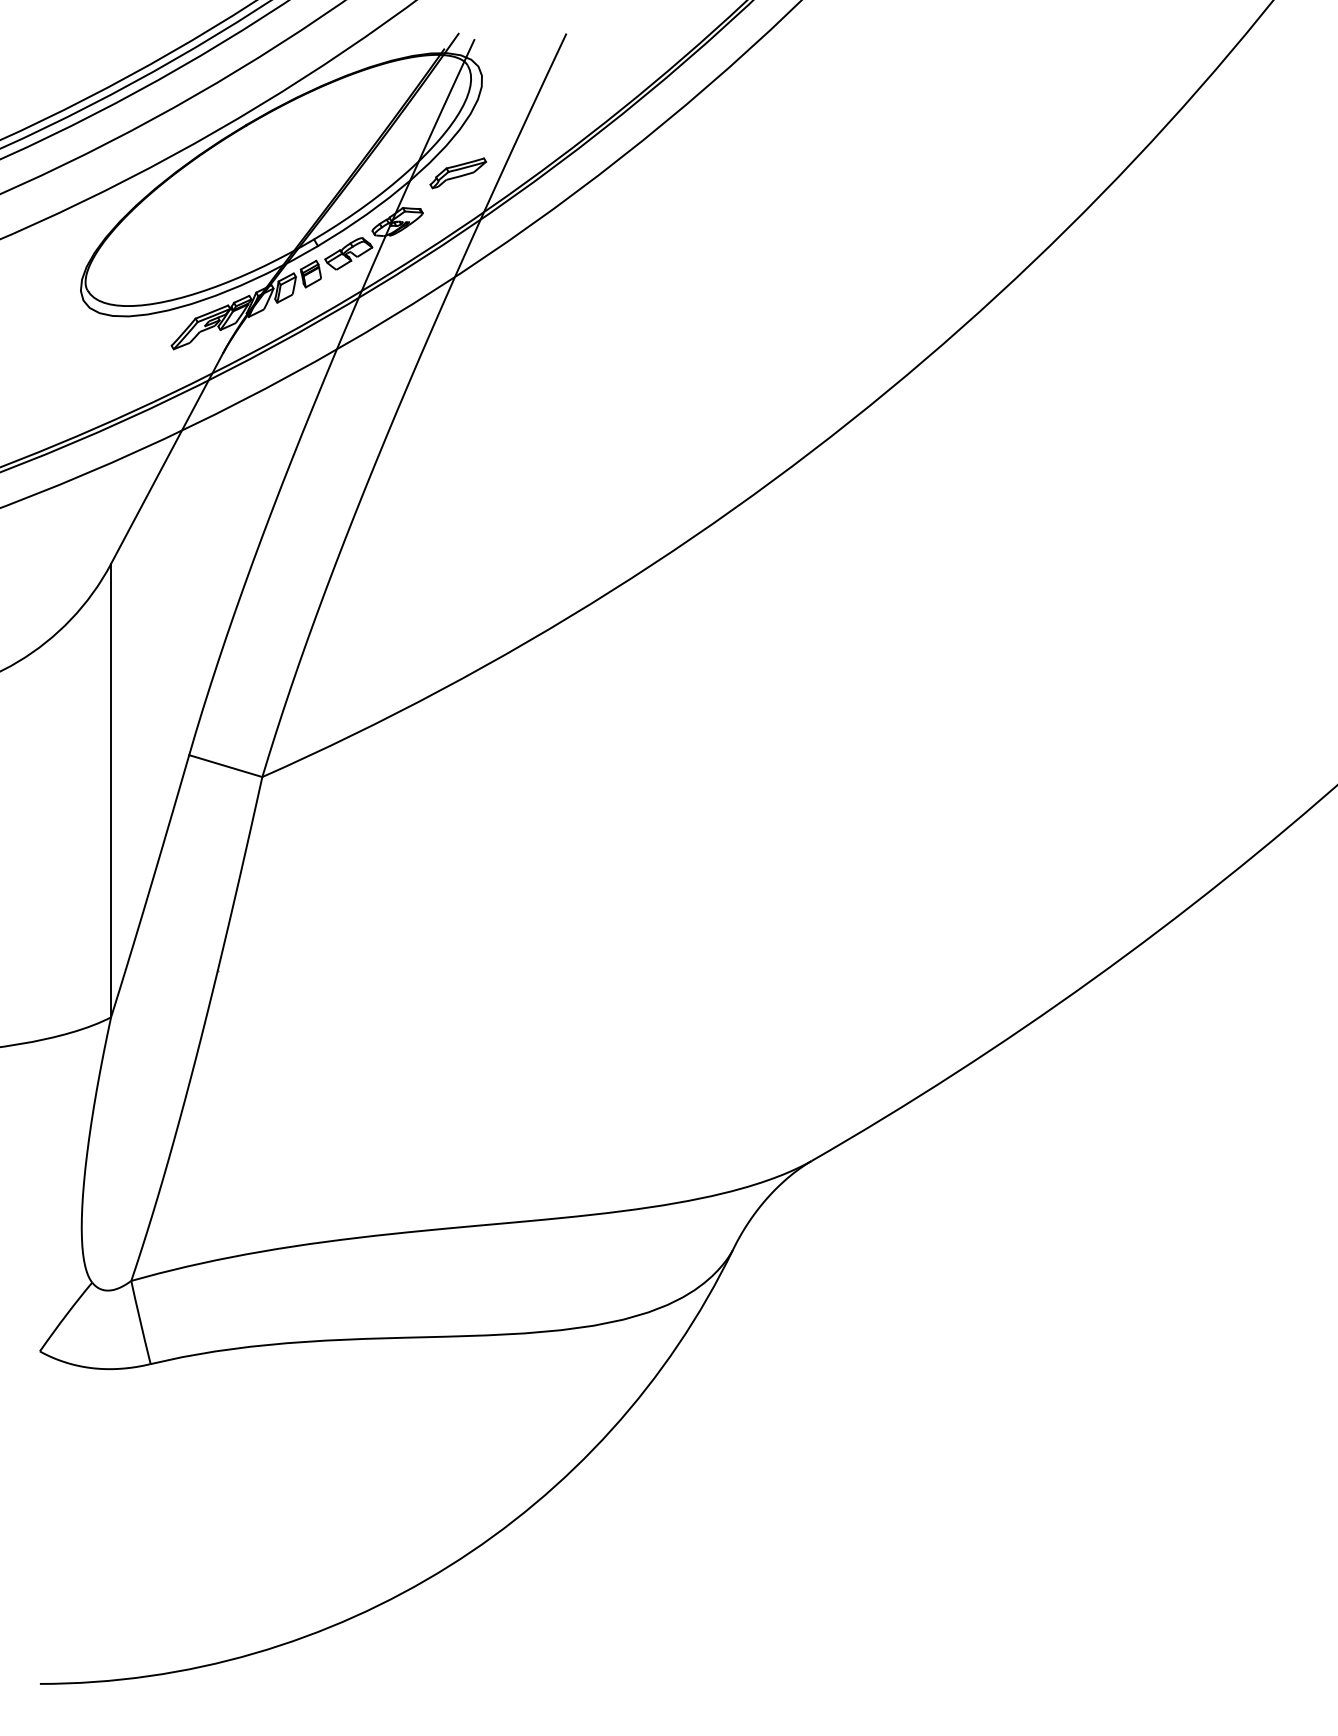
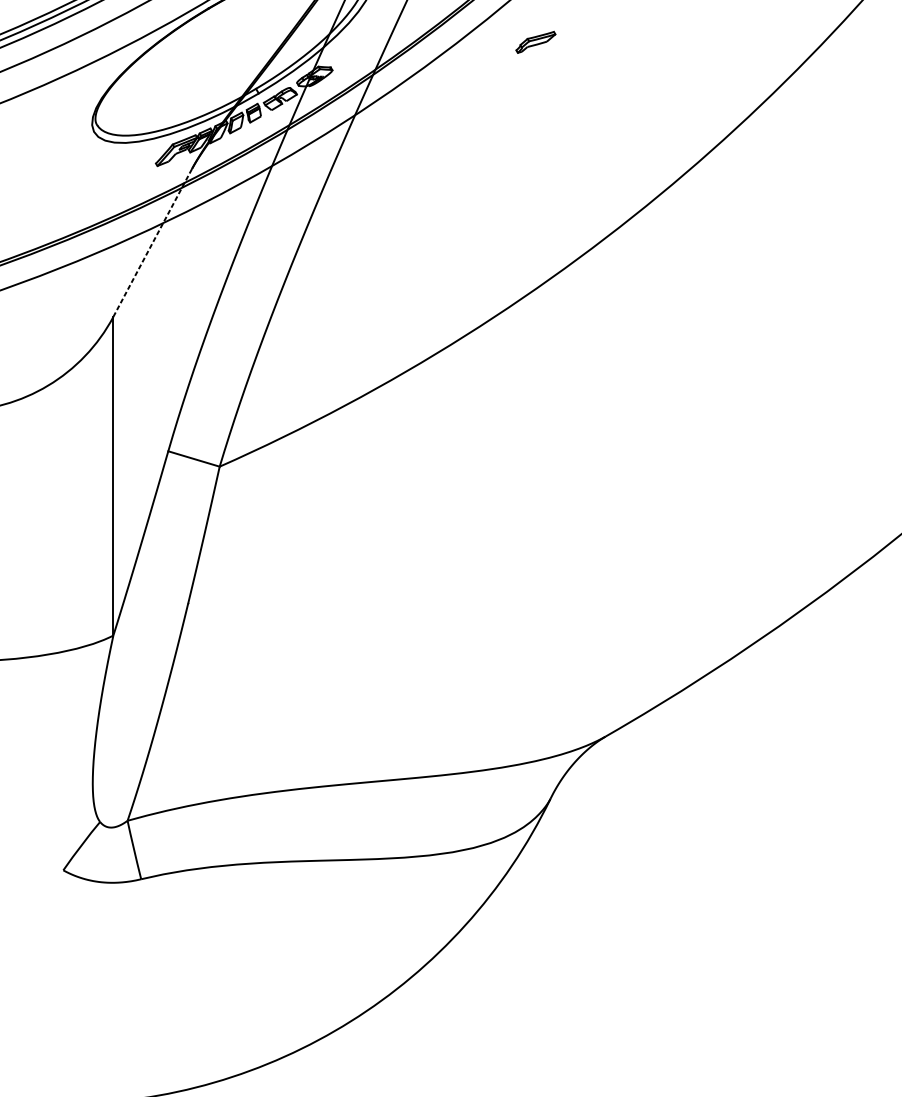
part: (458, 173) -> (536, 42), moved
line: (167, 458) -> (153, 242), solid -> dashed

